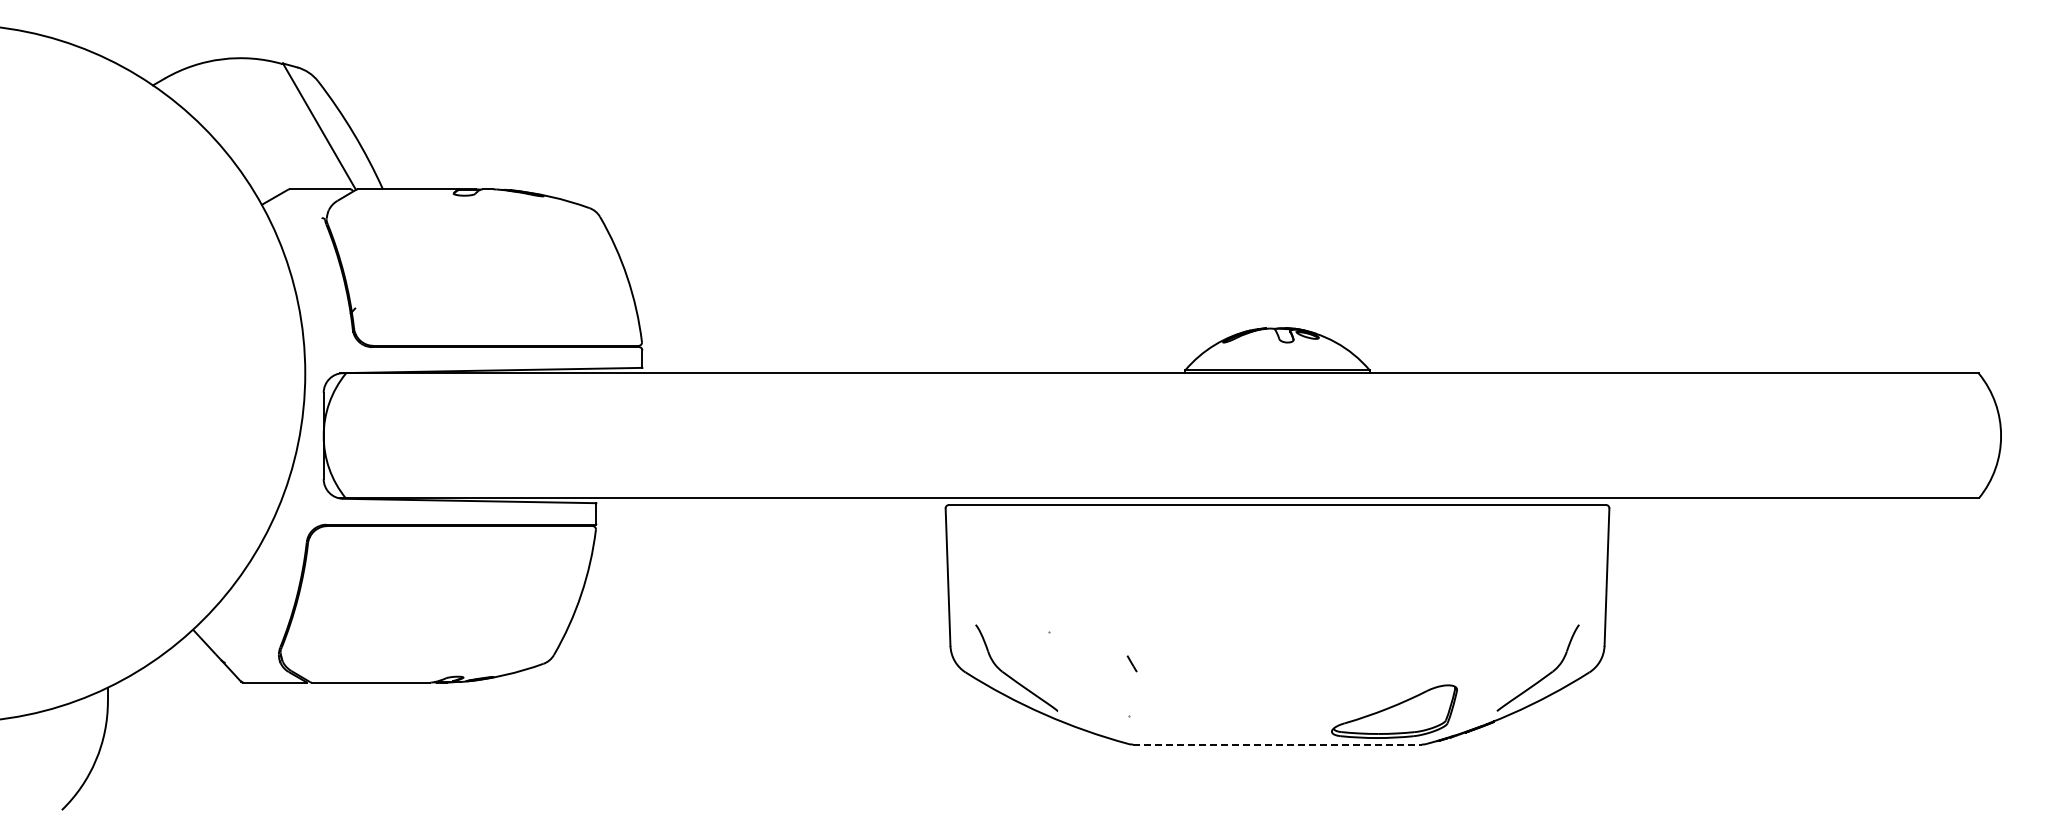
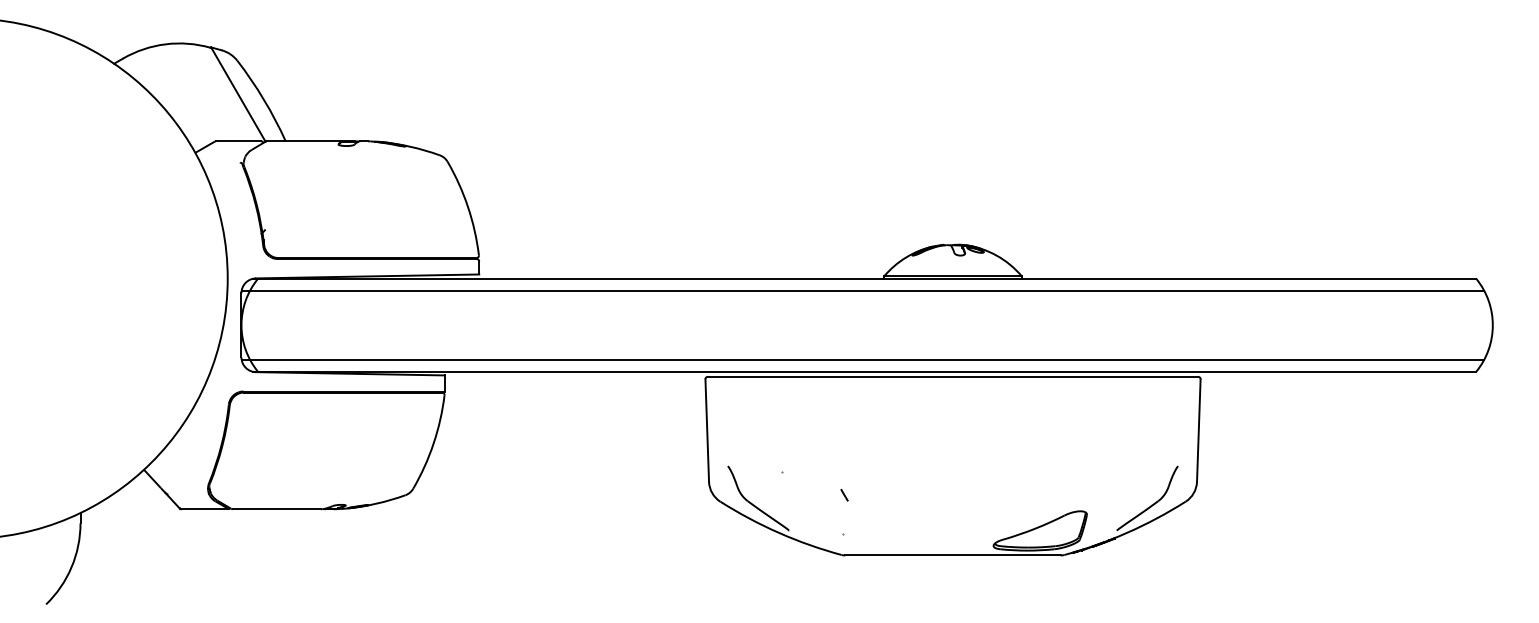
line: (1156, 389) -> (862, 290), added
line: (1156, 482) -> (862, 359), added
line: (1278, 744) -> (953, 555), dashed -> solid

